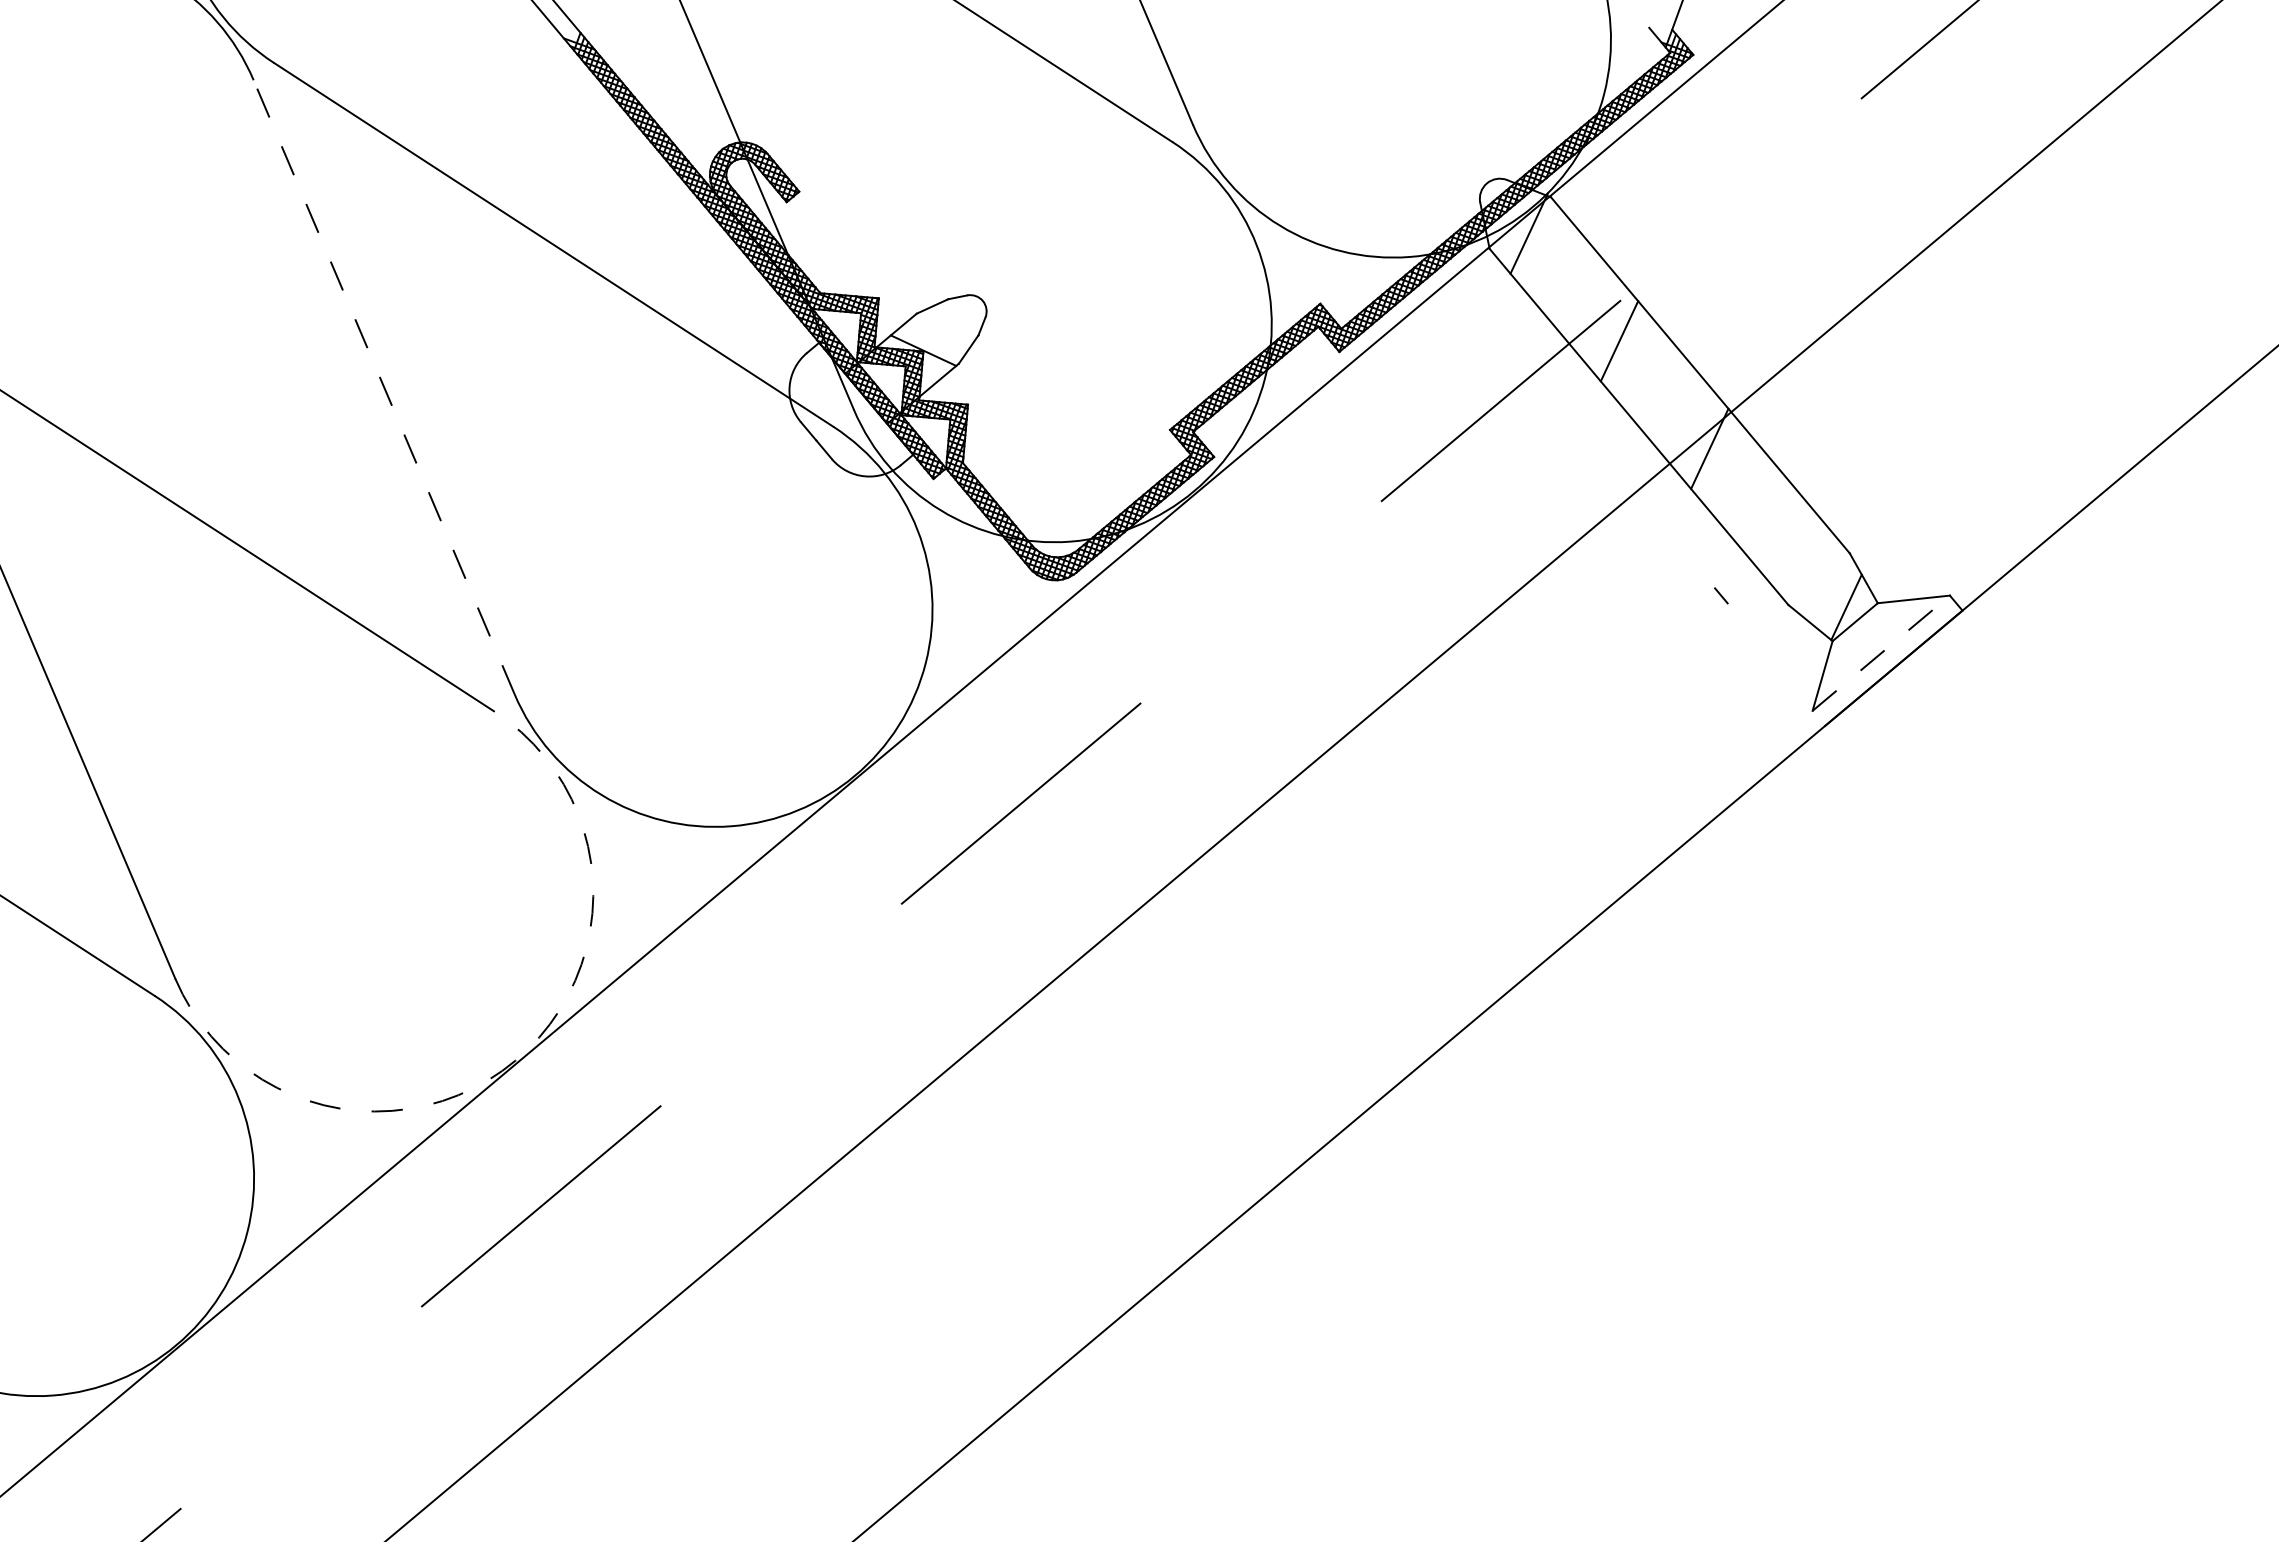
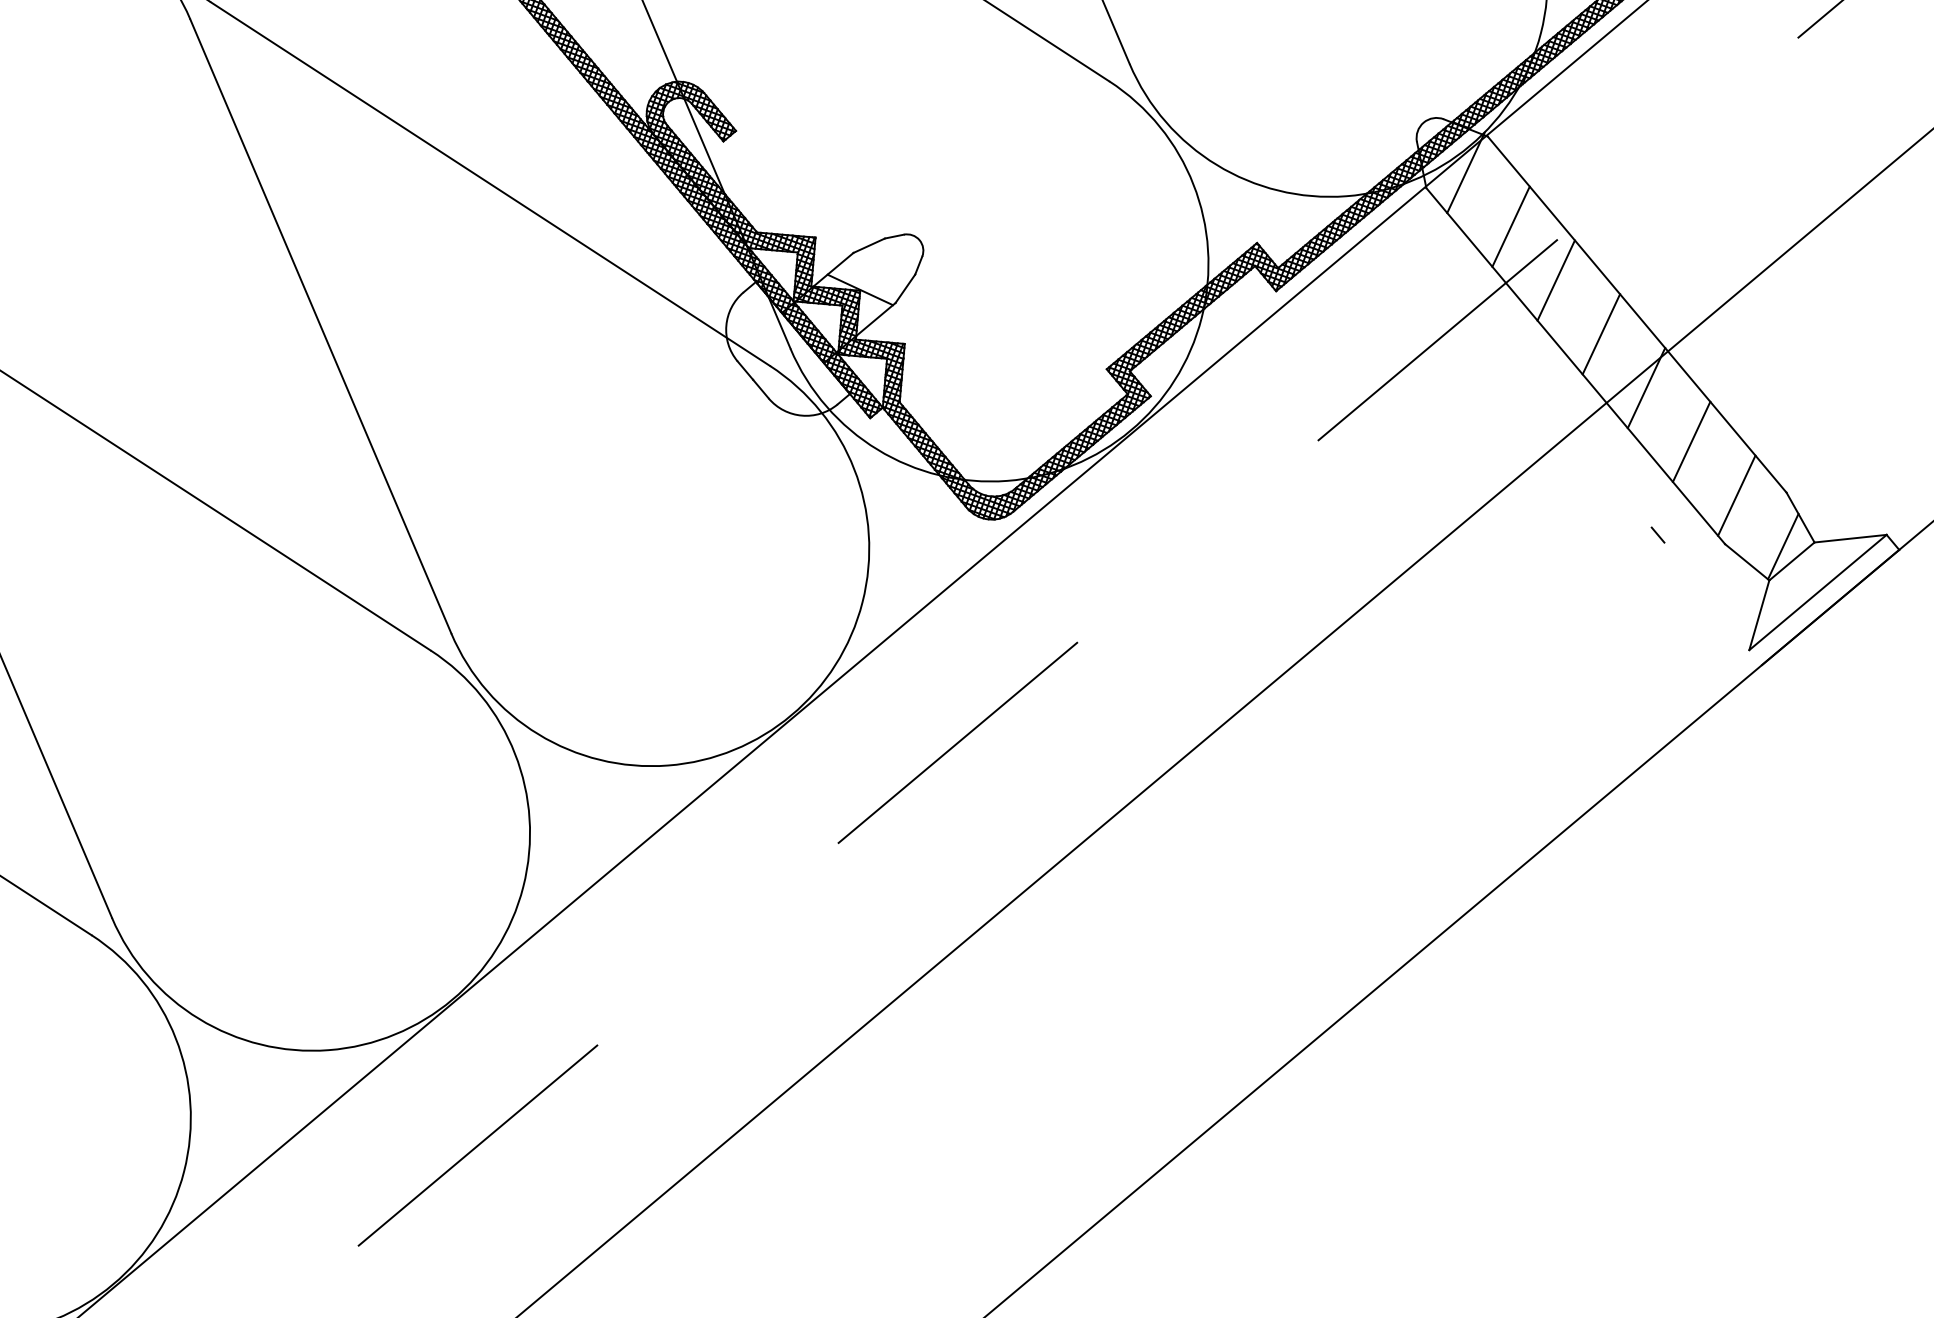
line: (1574, 287) -> (1511, 226), added
line: (383, 386) -> (320, 325), dashed -> solid
line: (1664, 394) -> (1601, 333), added
line: (1754, 502) -> (1691, 441), added
line: (1799, 556) -> (1736, 495), added
line: (1881, 653) -> (1818, 592), dashed -> solid
arc: (515, 1060) -> (452, 999), dashed -> solid

